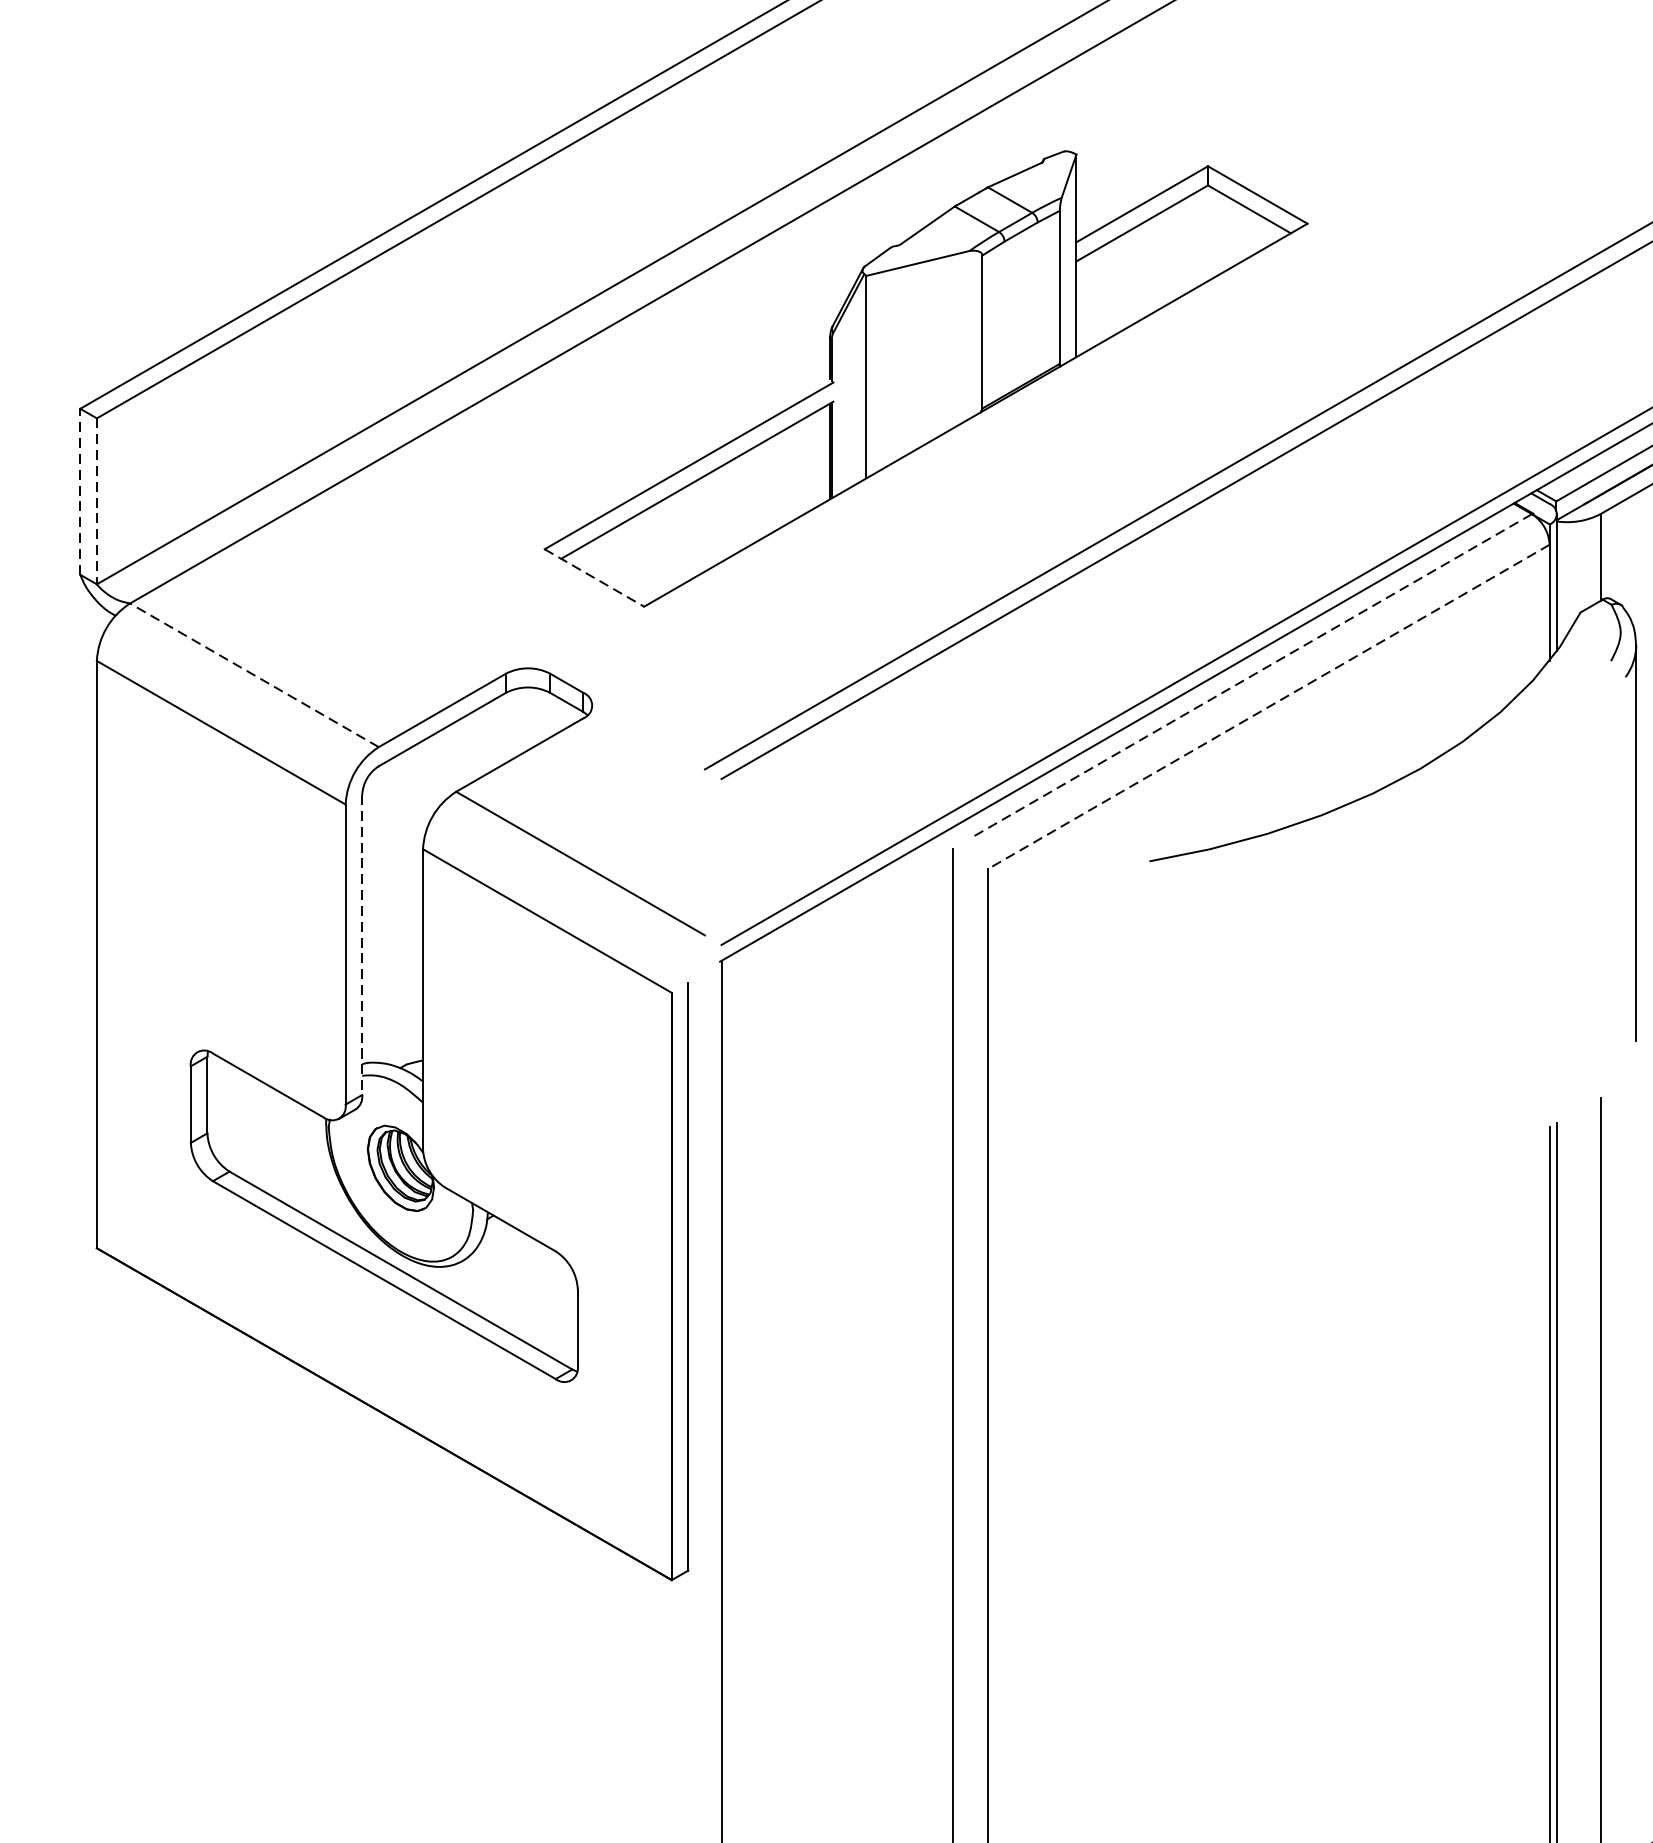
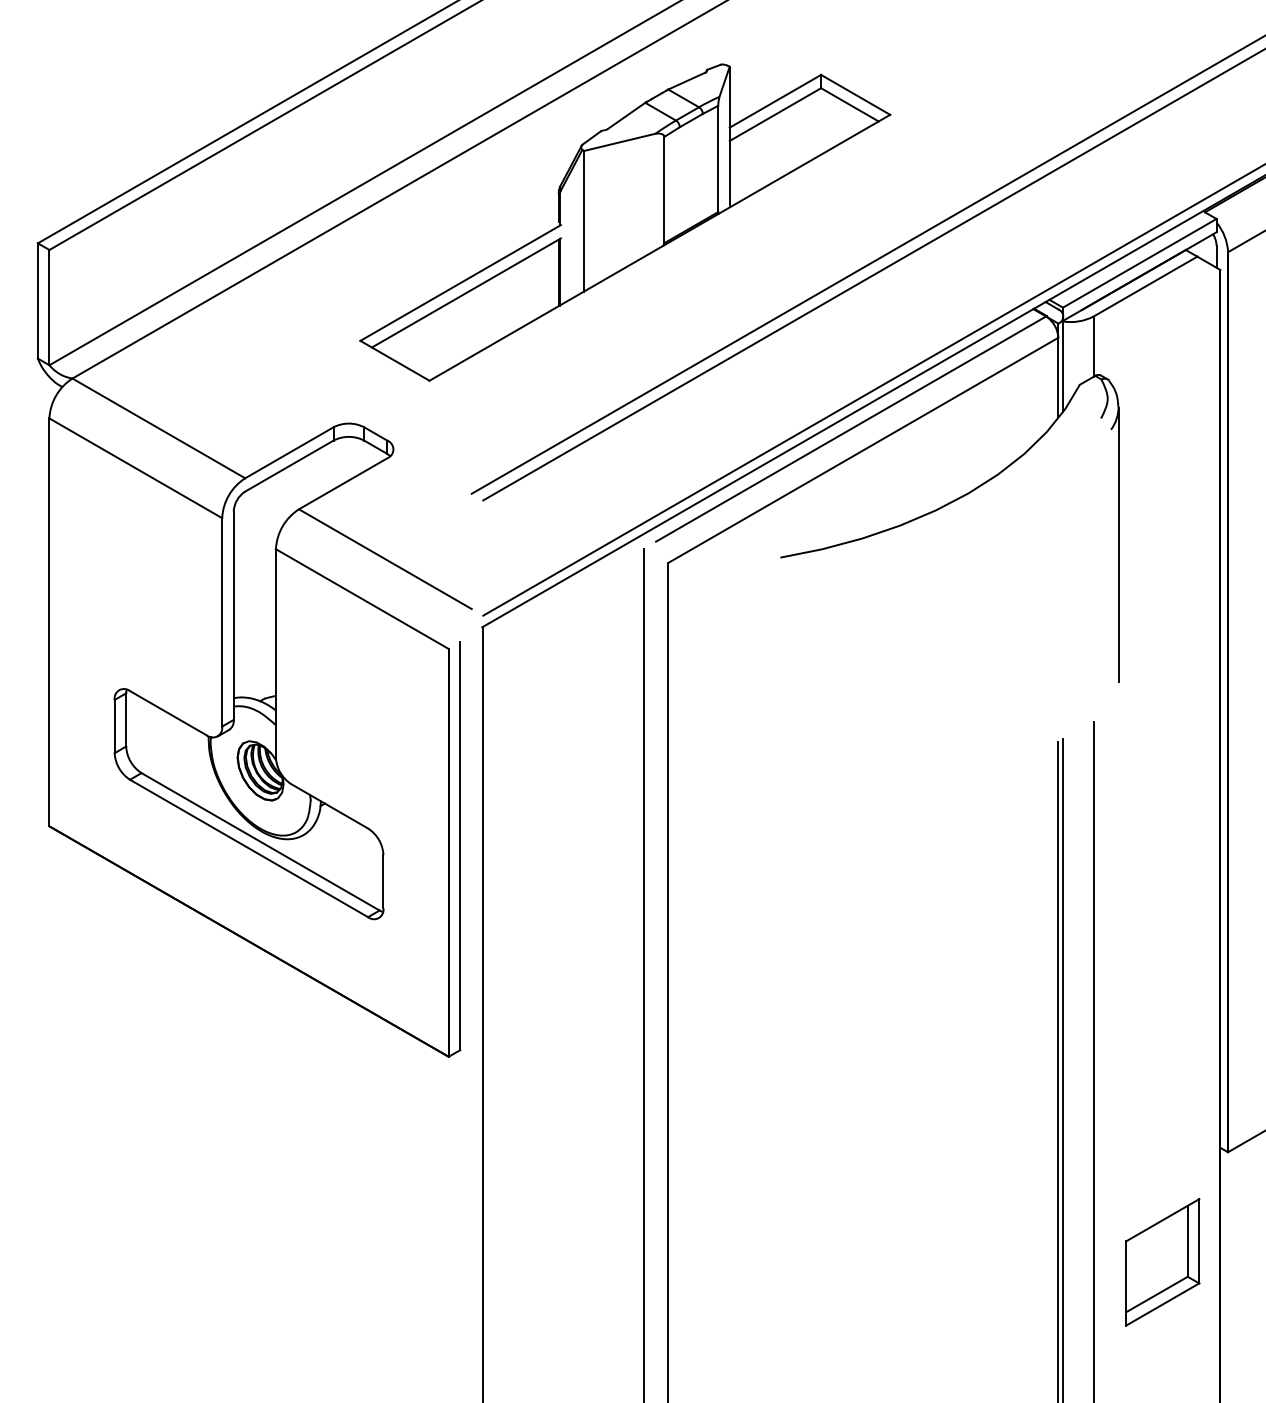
line: (79, 491) -> (37, 300), dashed -> solid
line: (96, 501) -> (49, 307), dashed -> solid
line: (593, 577) -> (394, 360), dashed -> solid
line: (253, 675) -> (158, 428), dashed -> solid
line: (1250, 676) -> (850, 429), dashed -> solid
line: (1267, 707) -> (862, 450), dashed -> solid
line: (361, 946) -> (233, 616), dashed -> solid

